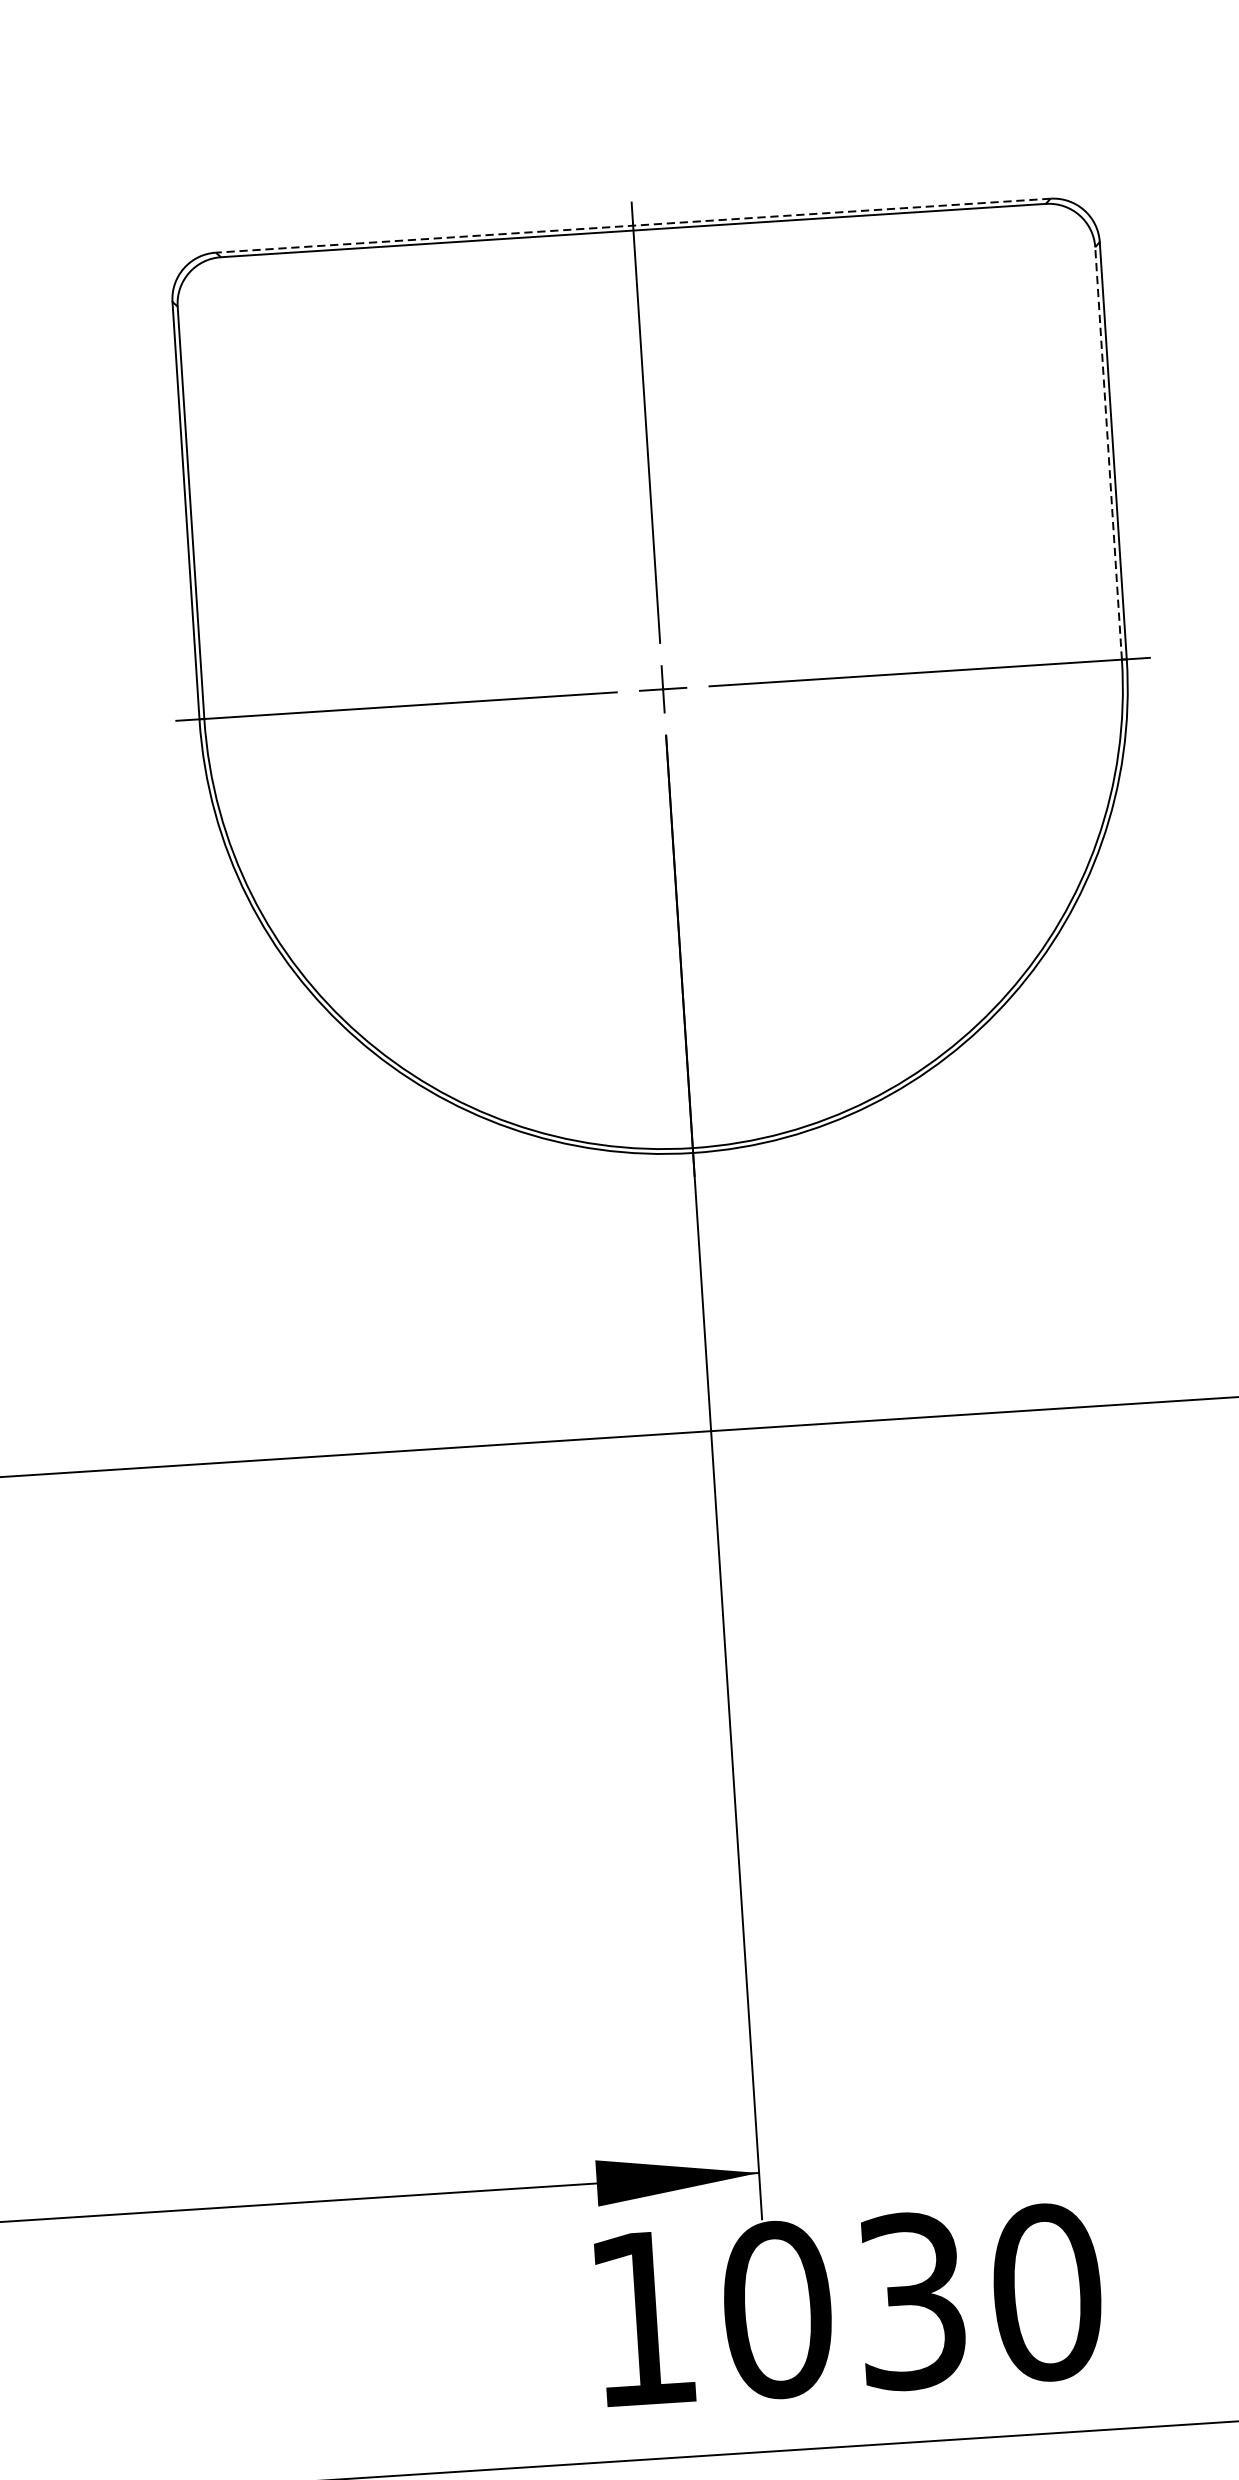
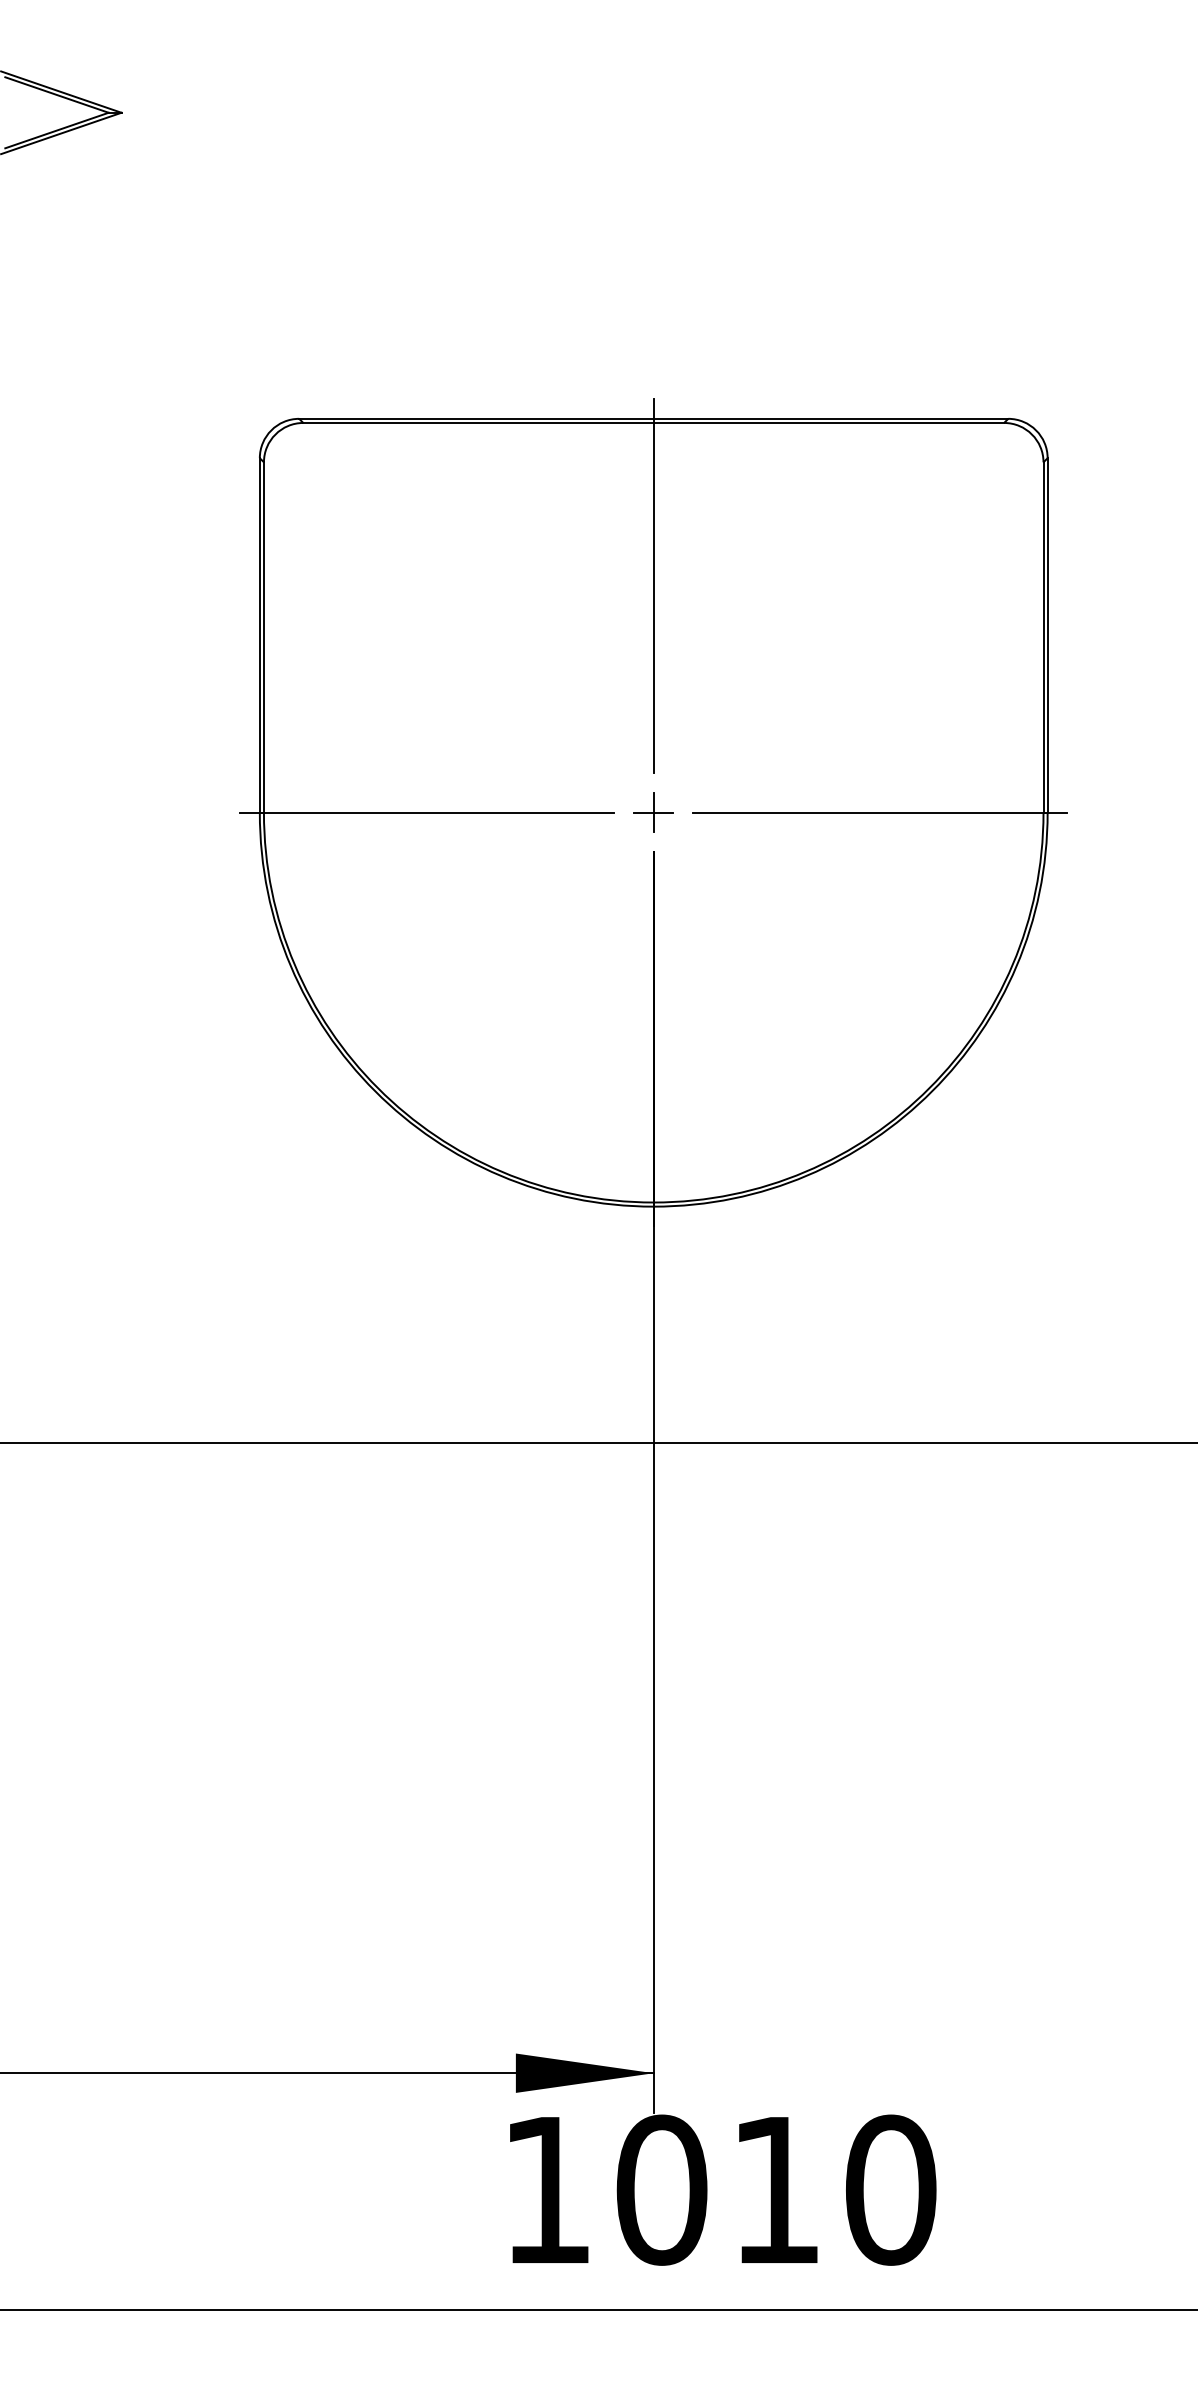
line: (632, 225) -> (653, 418), dashed -> solid
line: (1108, 453) -> (1043, 637), dashed -> solid
text: (912, 2300) -> (776, 2189), 1030 -> 1010

